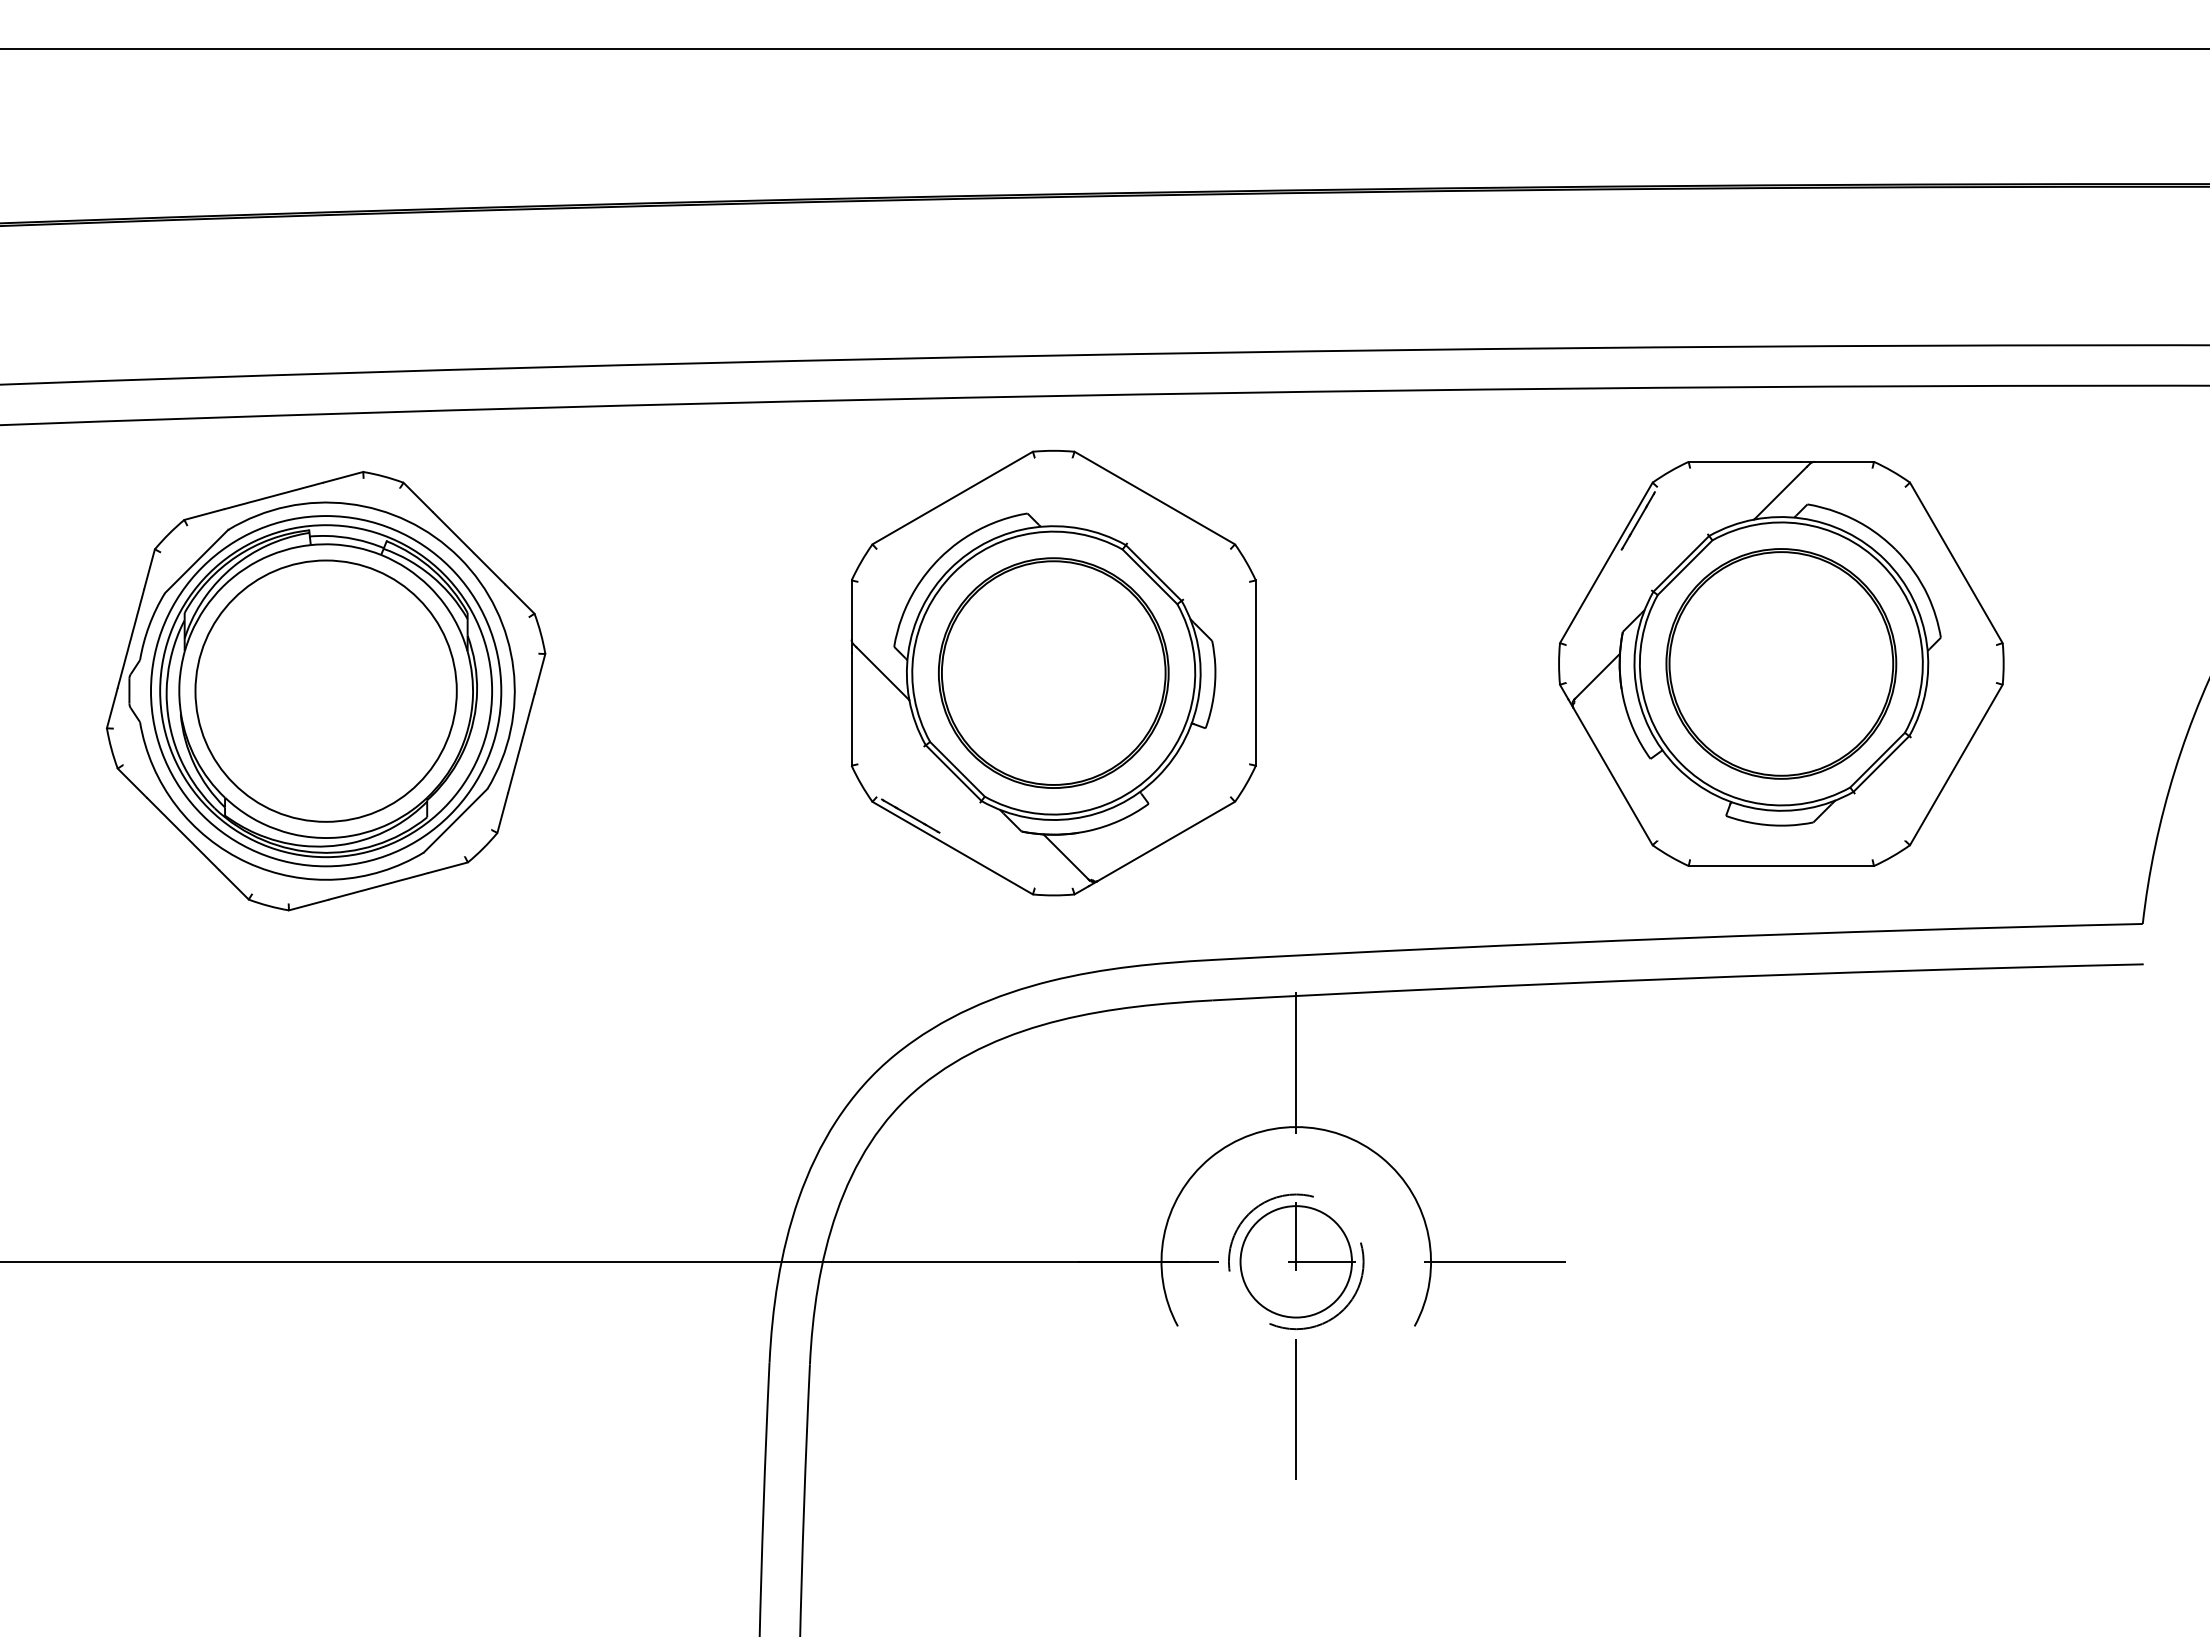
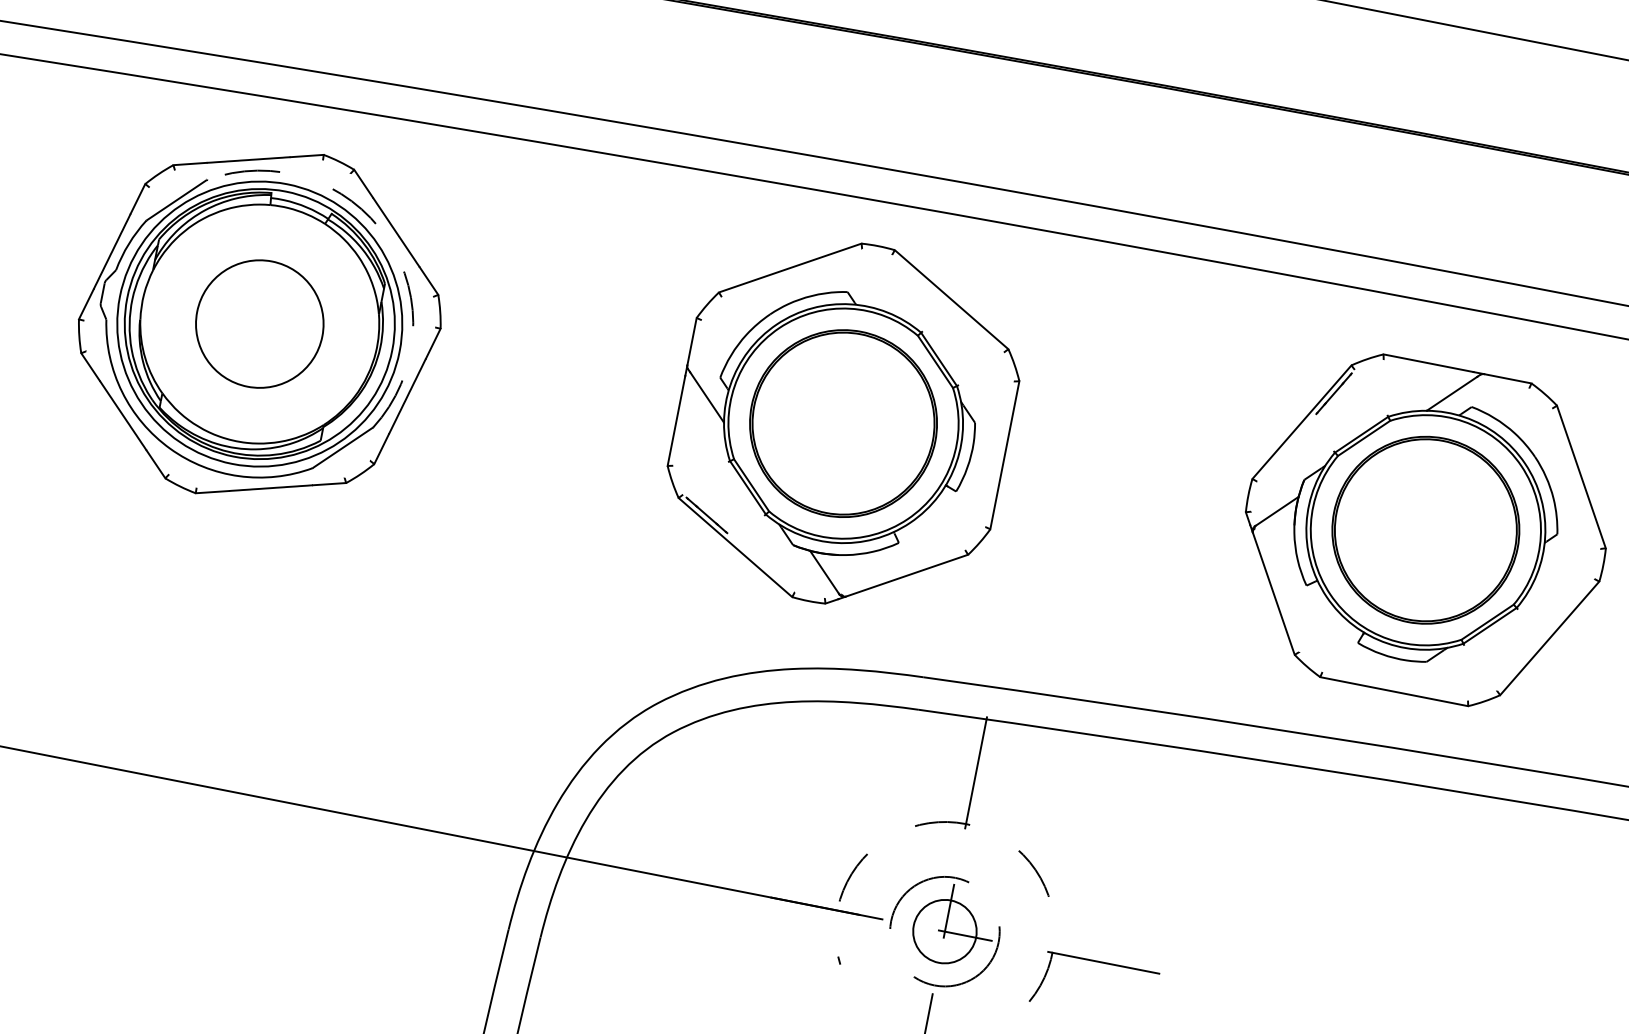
arc: (459, 557) -> (387, 238), solid -> dashed
circle: (325, 690) -> (259, 323), size x0.6
arc: (1296, 1127) -> (966, 824), solid -> dashed
circle: (1295, 1261) -> (944, 931), size x0.7

